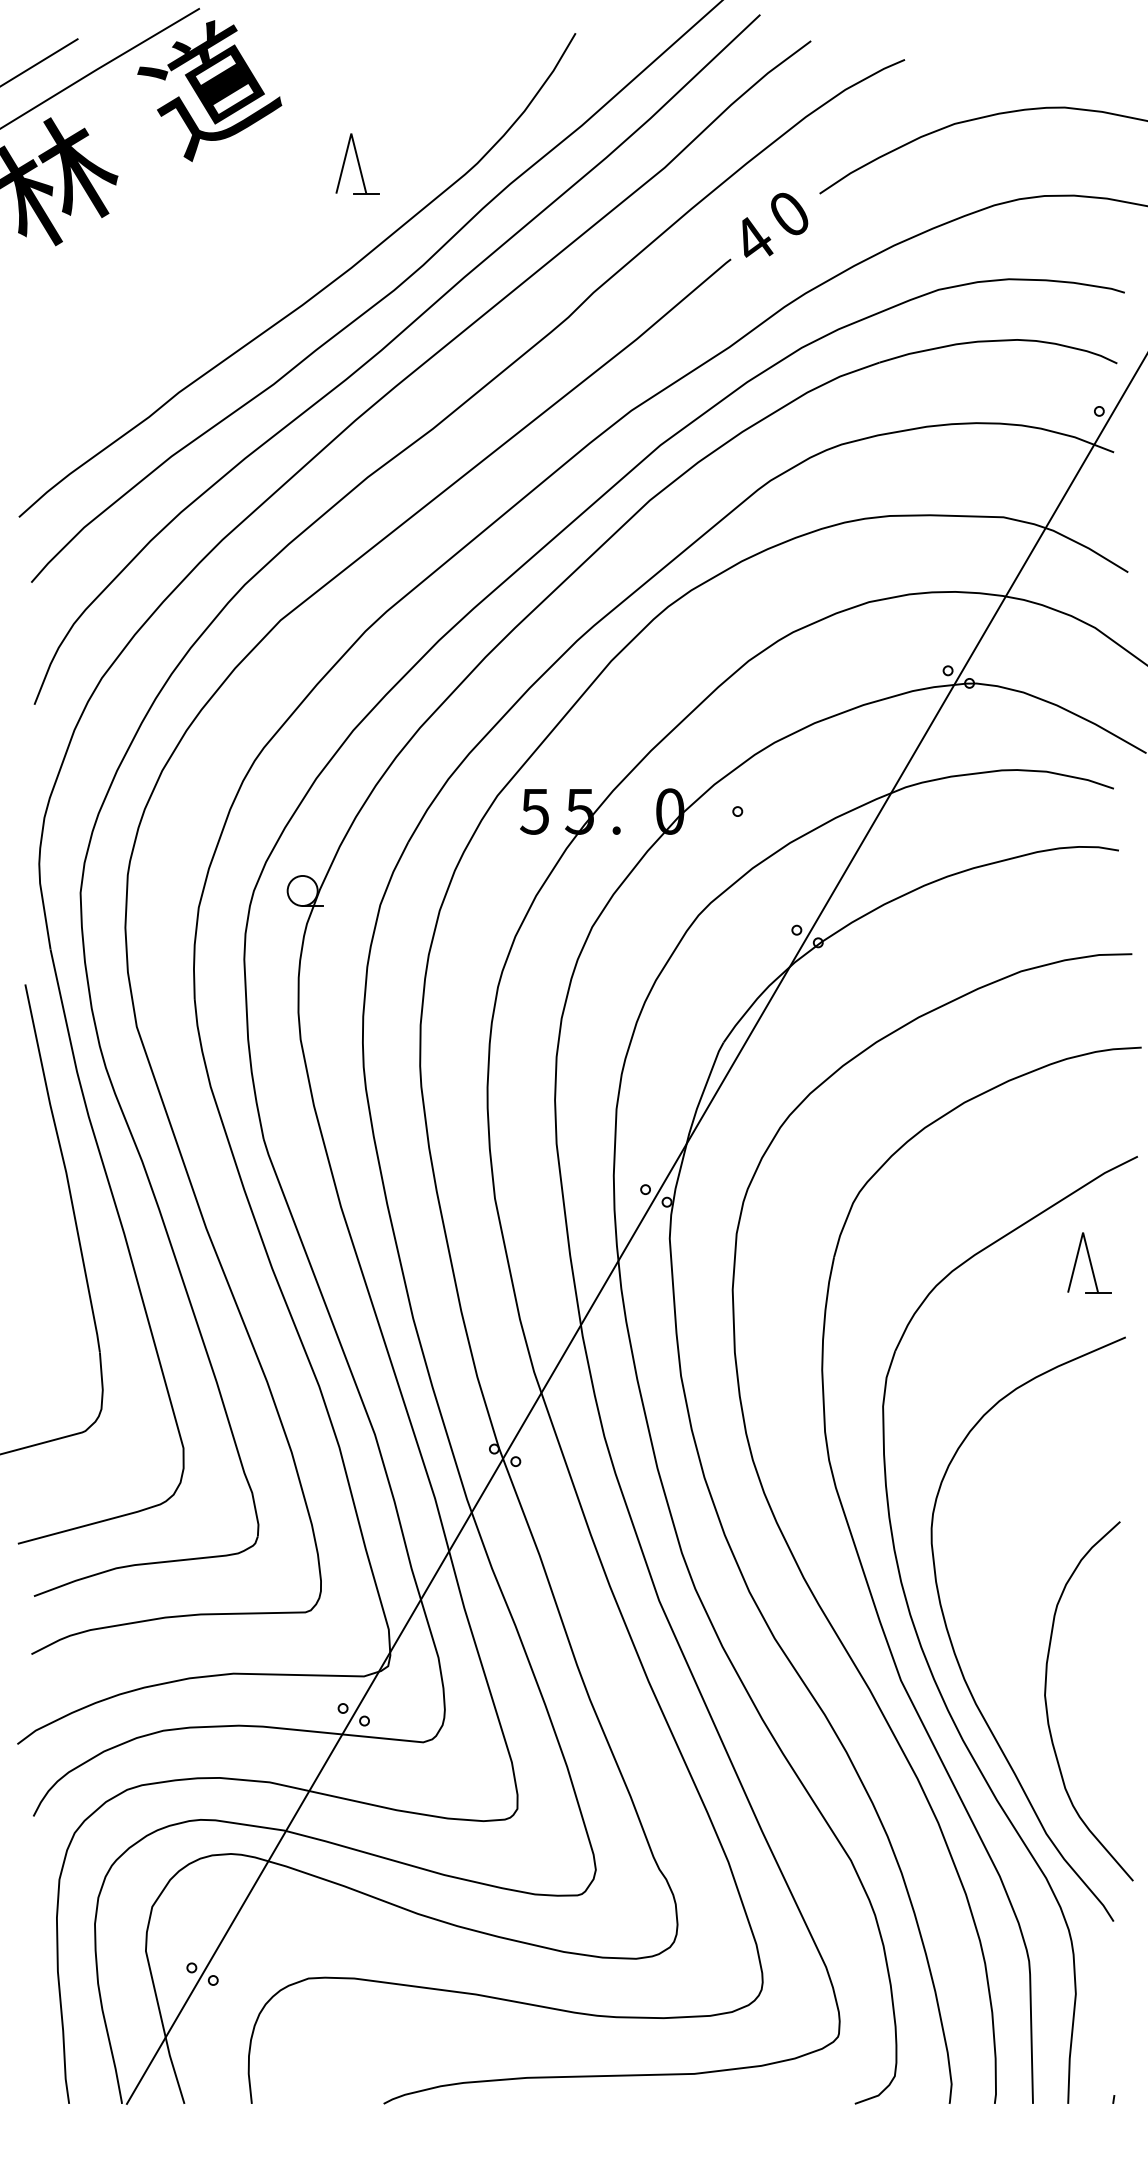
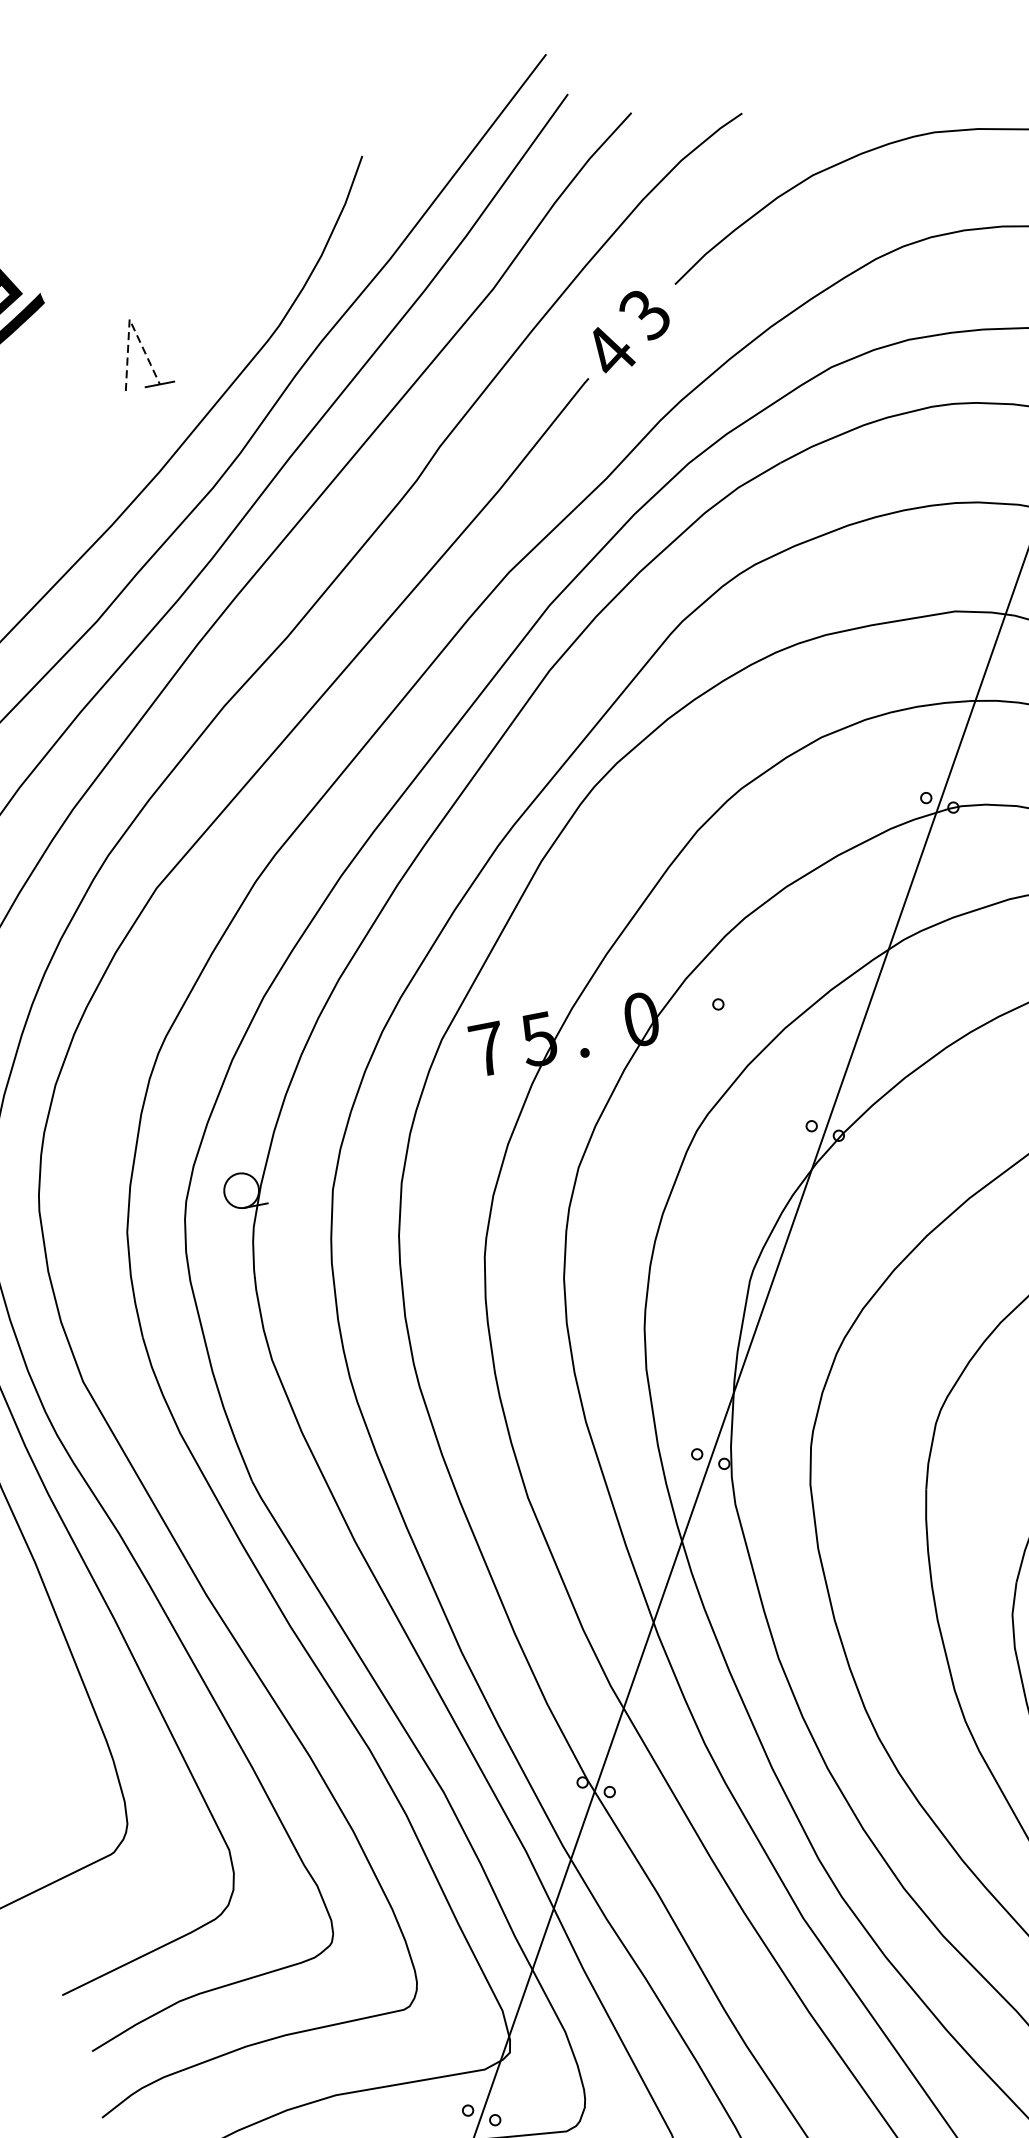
line: (351, 133) -> (129, 319), solid -> dashed
text: (788, 214) -> (644, 314), 0 -> 3
text: (534, 811) -> (487, 1049), 5 -> 7

